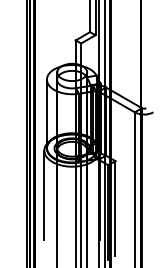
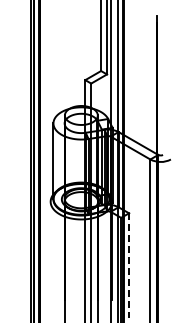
line: (44, 194) -> (50, 250), removed
line: (115, 209) -> (129, 266), solid -> dashed

